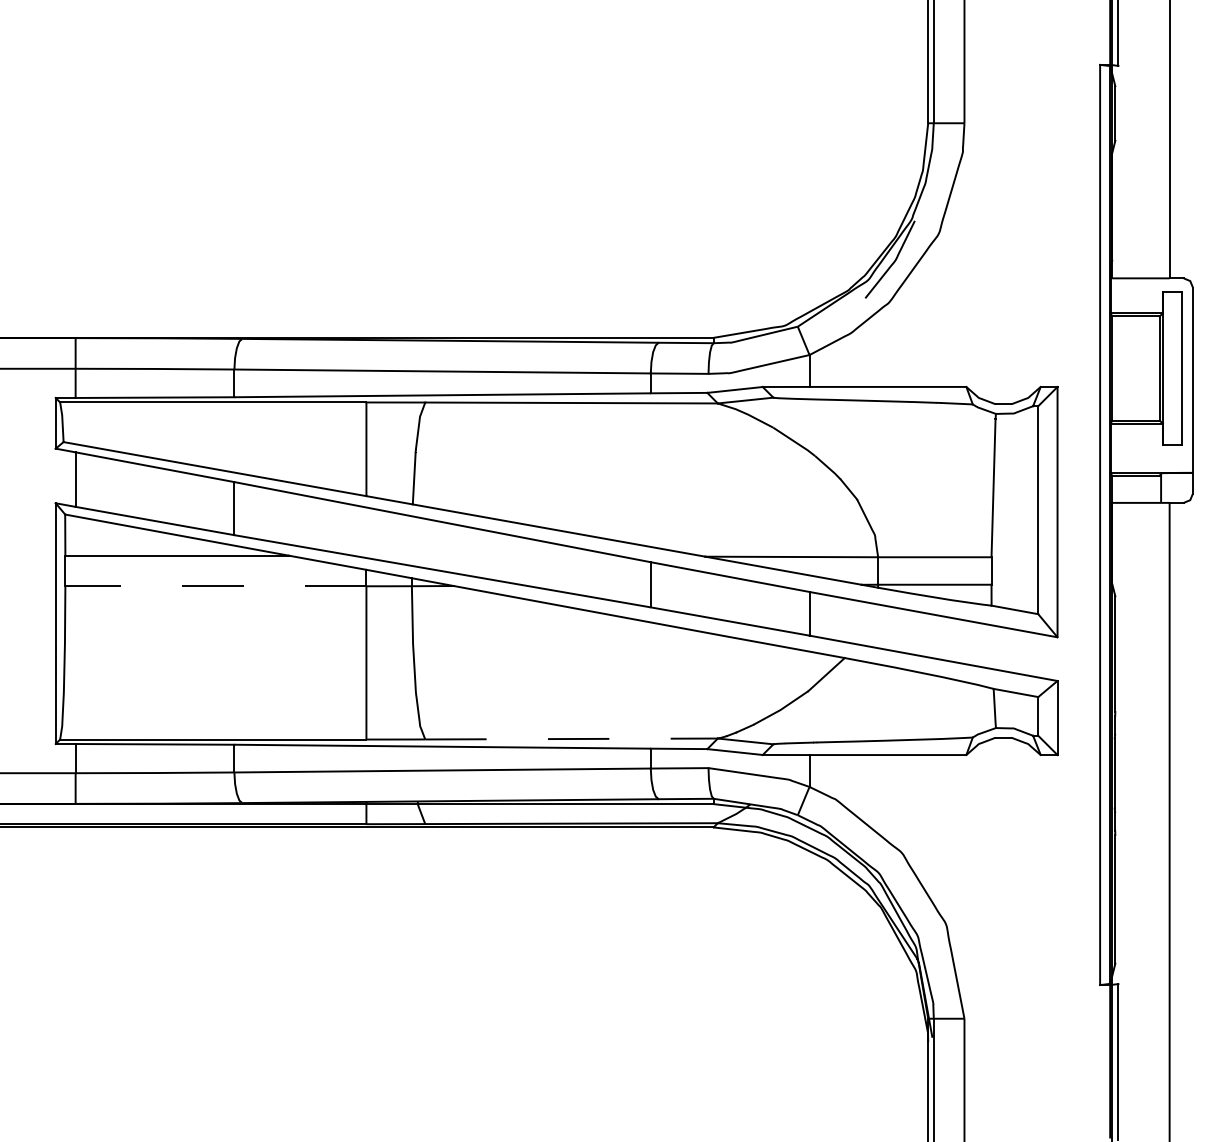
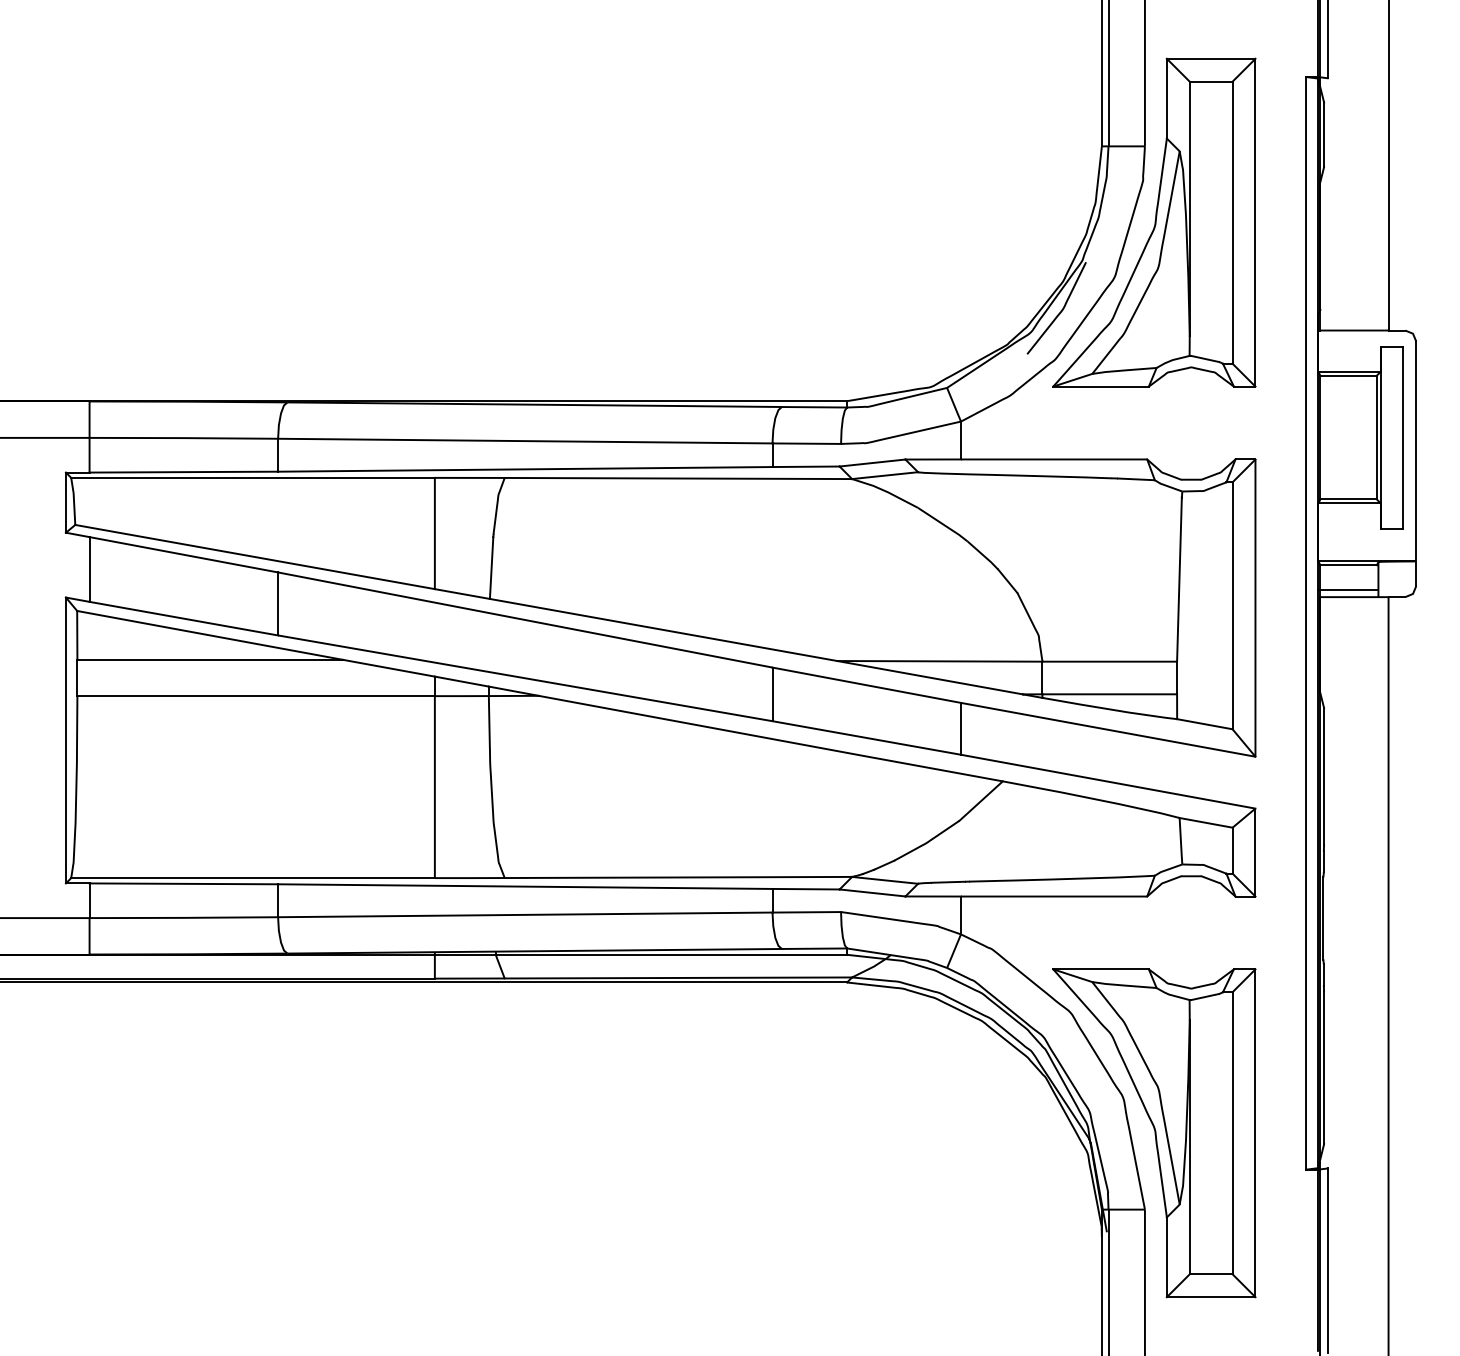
part: (972, 187) -> (1154, 222), added
line: (1134, 497) -> (1346, 590), added
line: (216, 586) -> (256, 696), dashed -> solid
line: (571, 739) -> (678, 877), dashed -> solid
part: (972, 954) -> (1154, 1133), added

